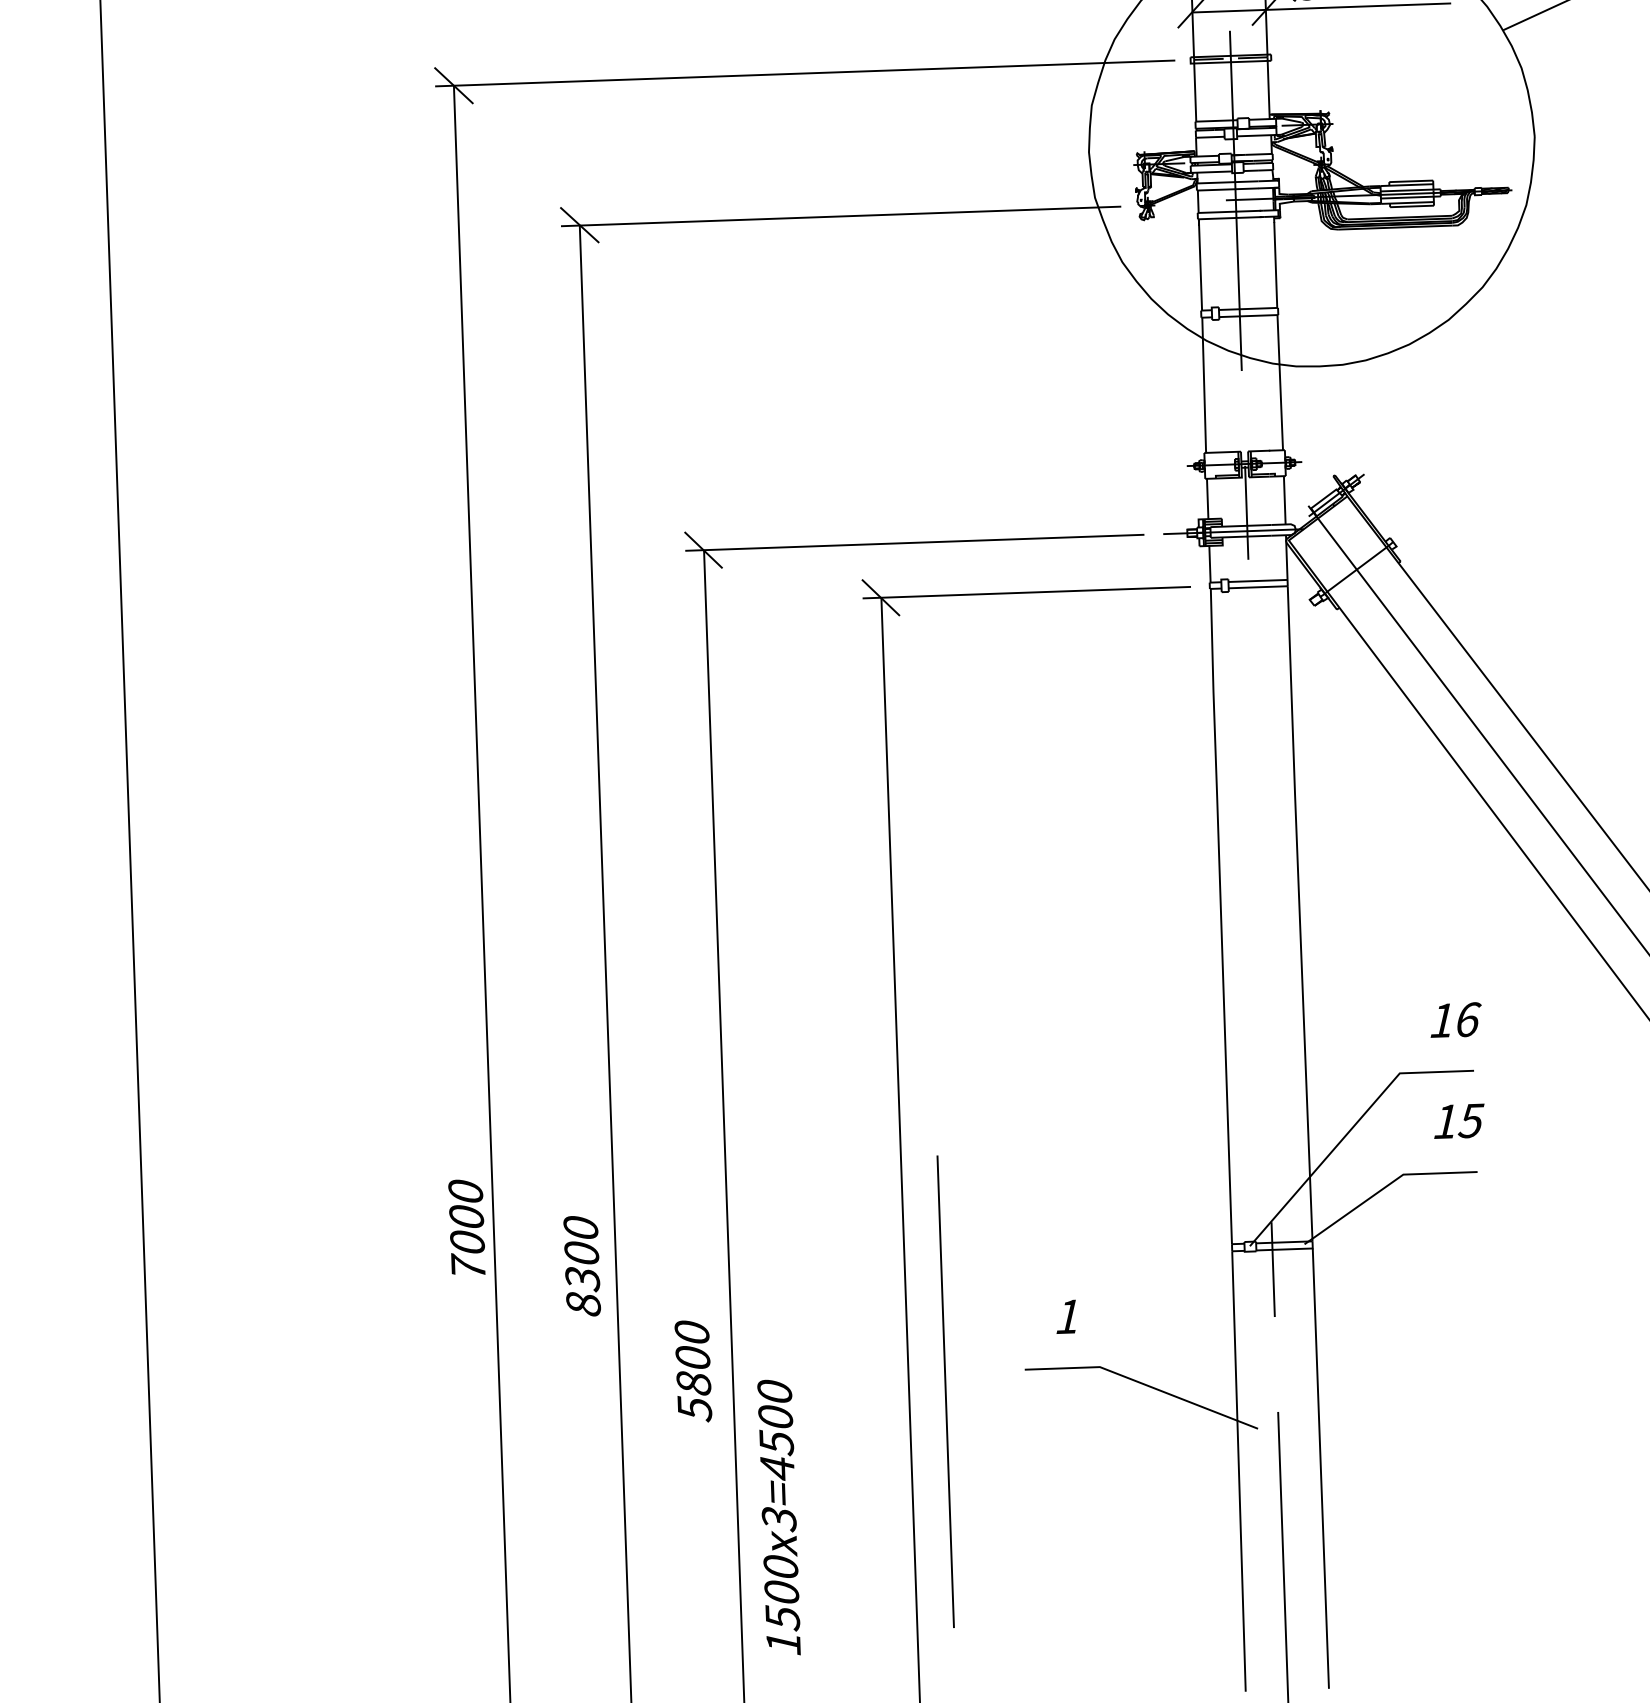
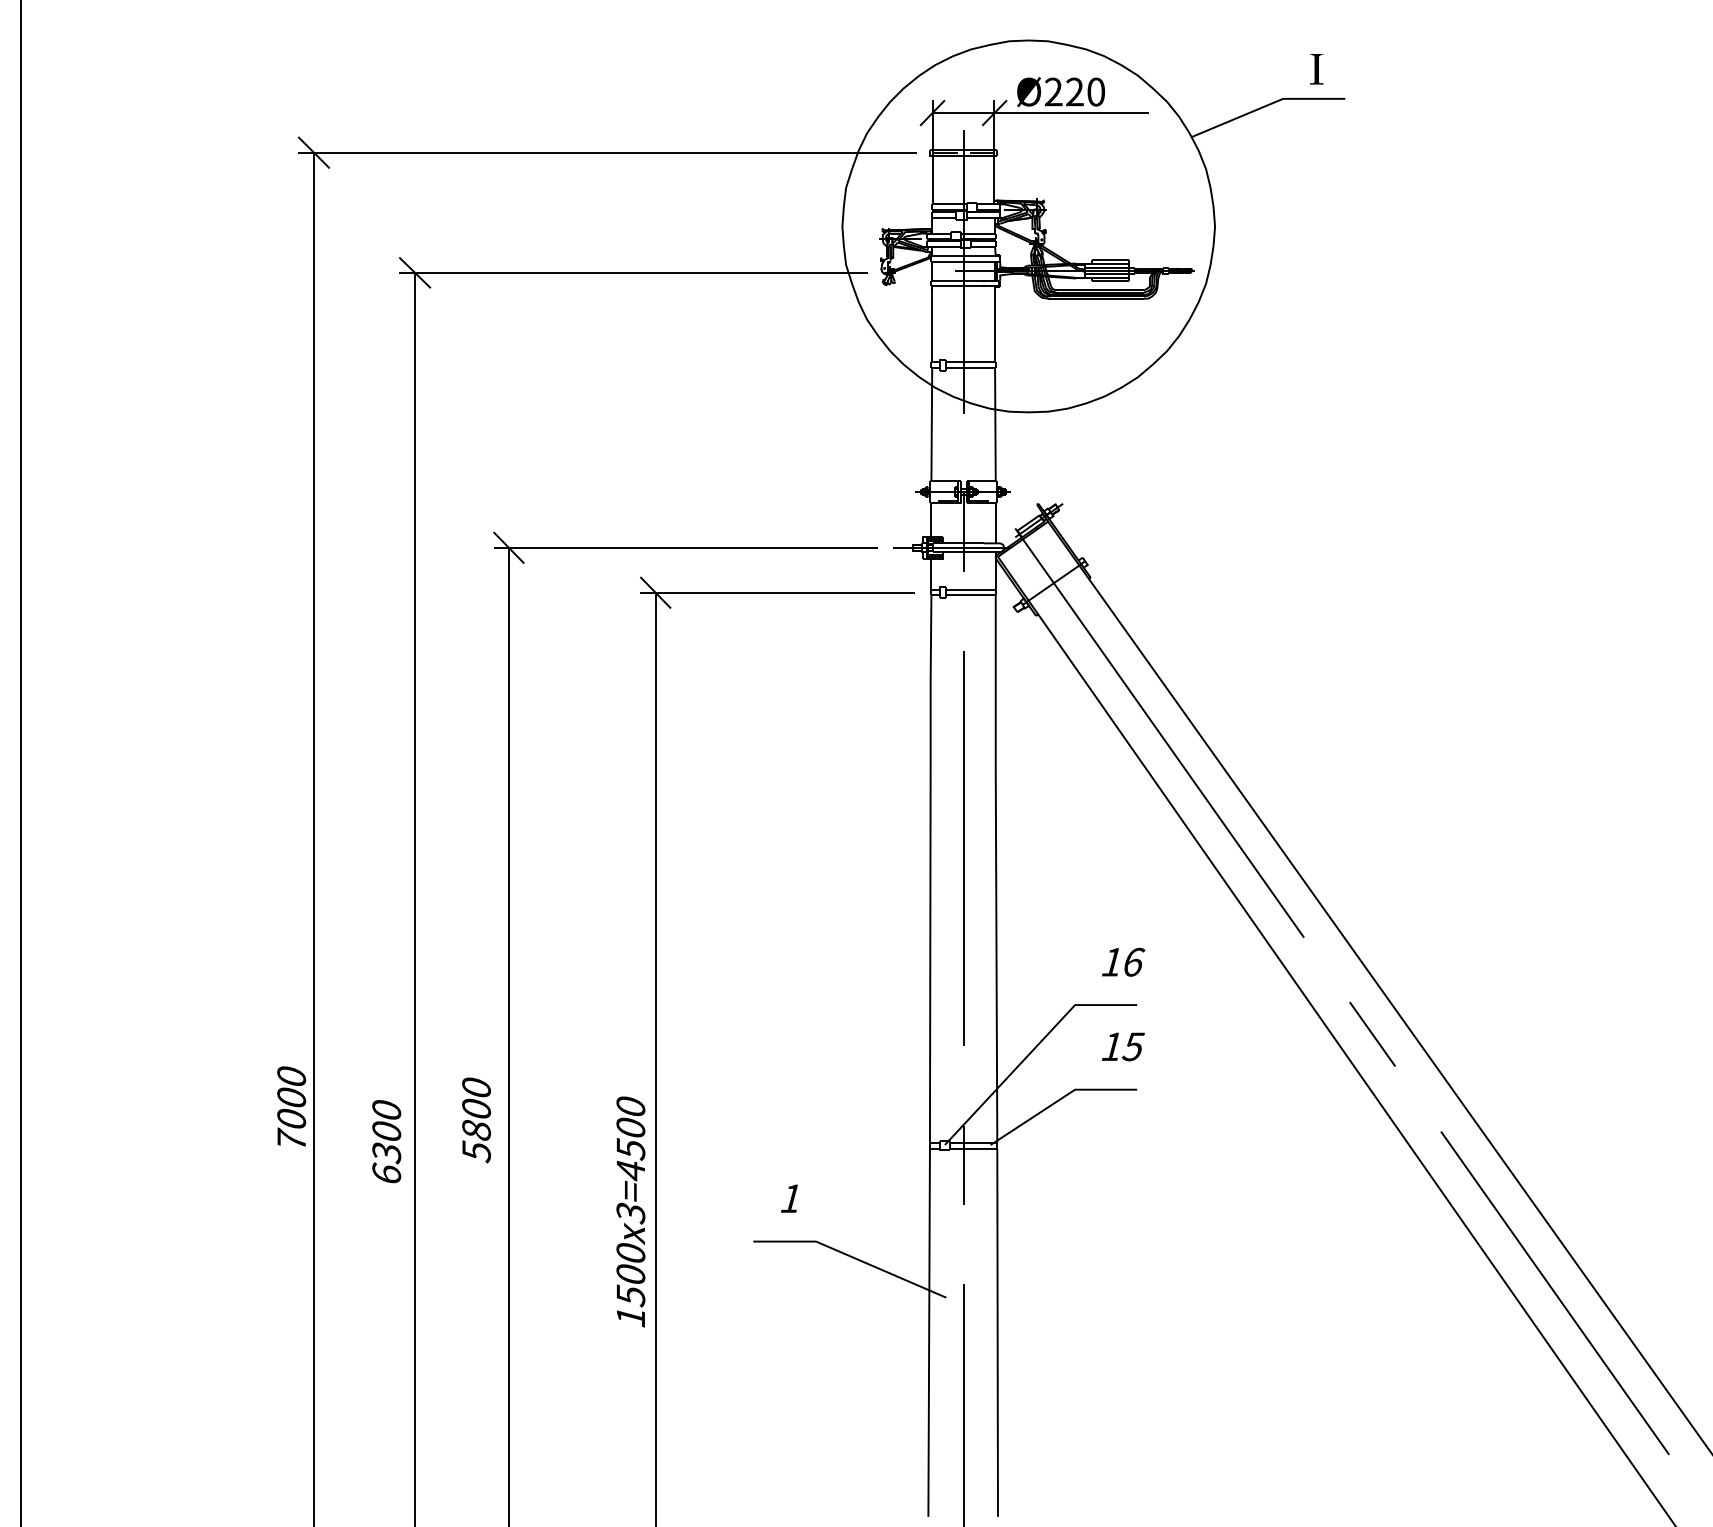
text: (583, 1303) -> (386, 1173), 8300 -> 6300
text: (693, 1371) -> (476, 1120), moved
line: (945, 1391) -> (963, 848), moved
text: (778, 1517) -> (630, 1211), moved

